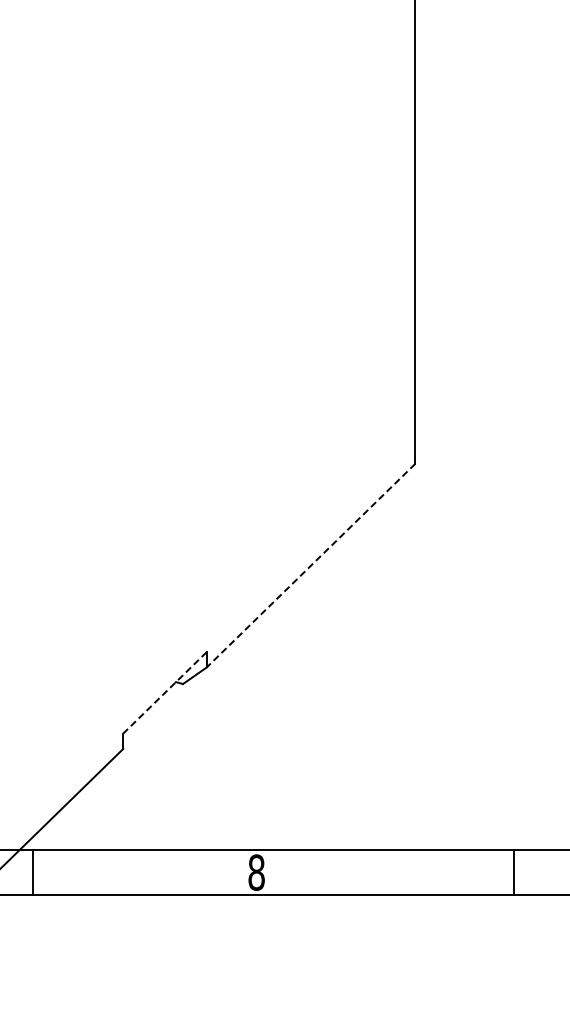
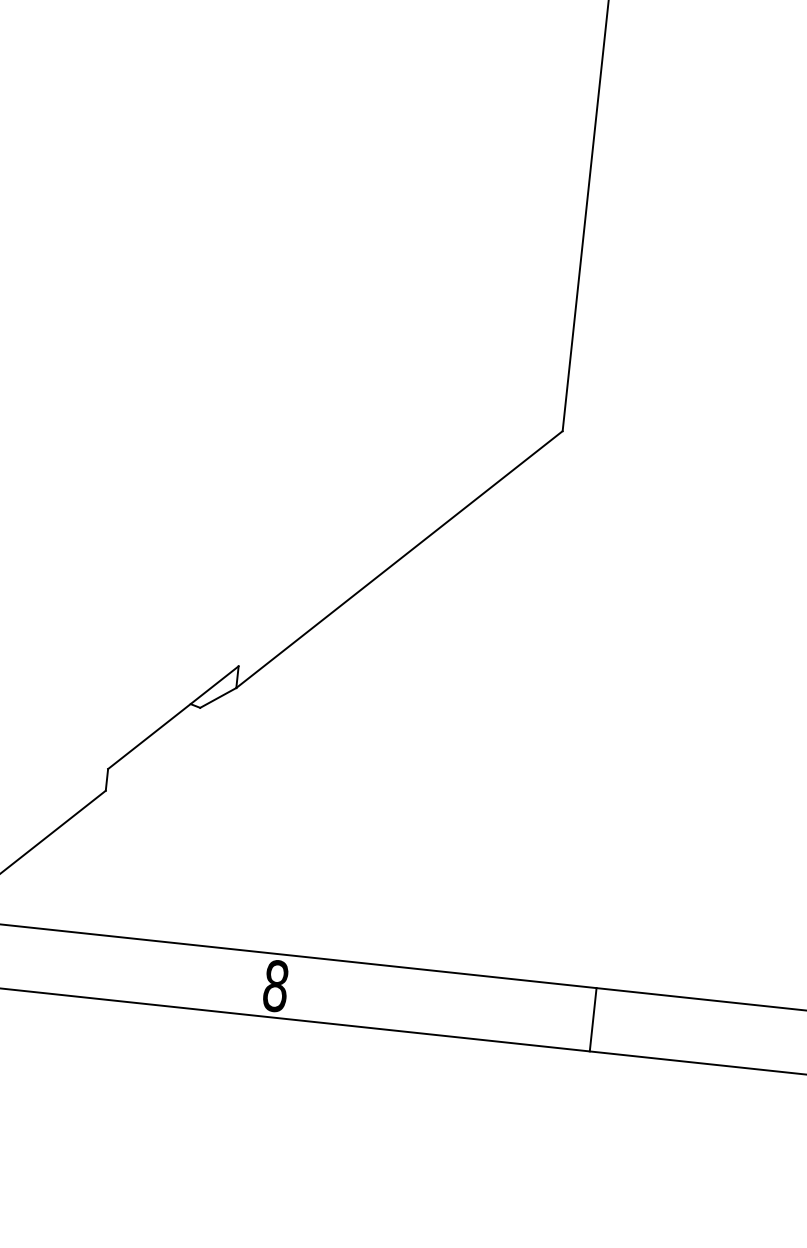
line: (311, 565) -> (400, 559), dashed -> solid
line: (164, 693) -> (172, 718), dashed -> solid
line: (513, 872) -> (592, 1019), moved

